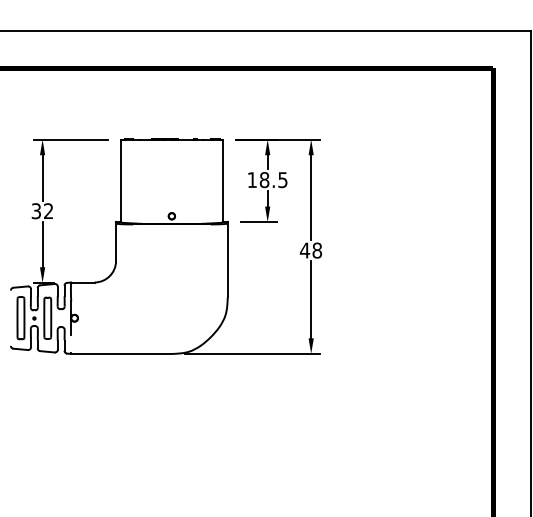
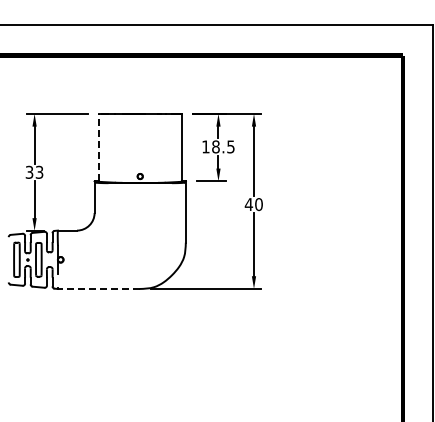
line: (120, 180) -> (98, 147), solid -> dashed
text: (48, 211) -> (39, 172), 32 -> 33
text: (316, 250) -> (258, 204), 48 -> 40
line: (120, 353) -> (98, 288), solid -> dashed

